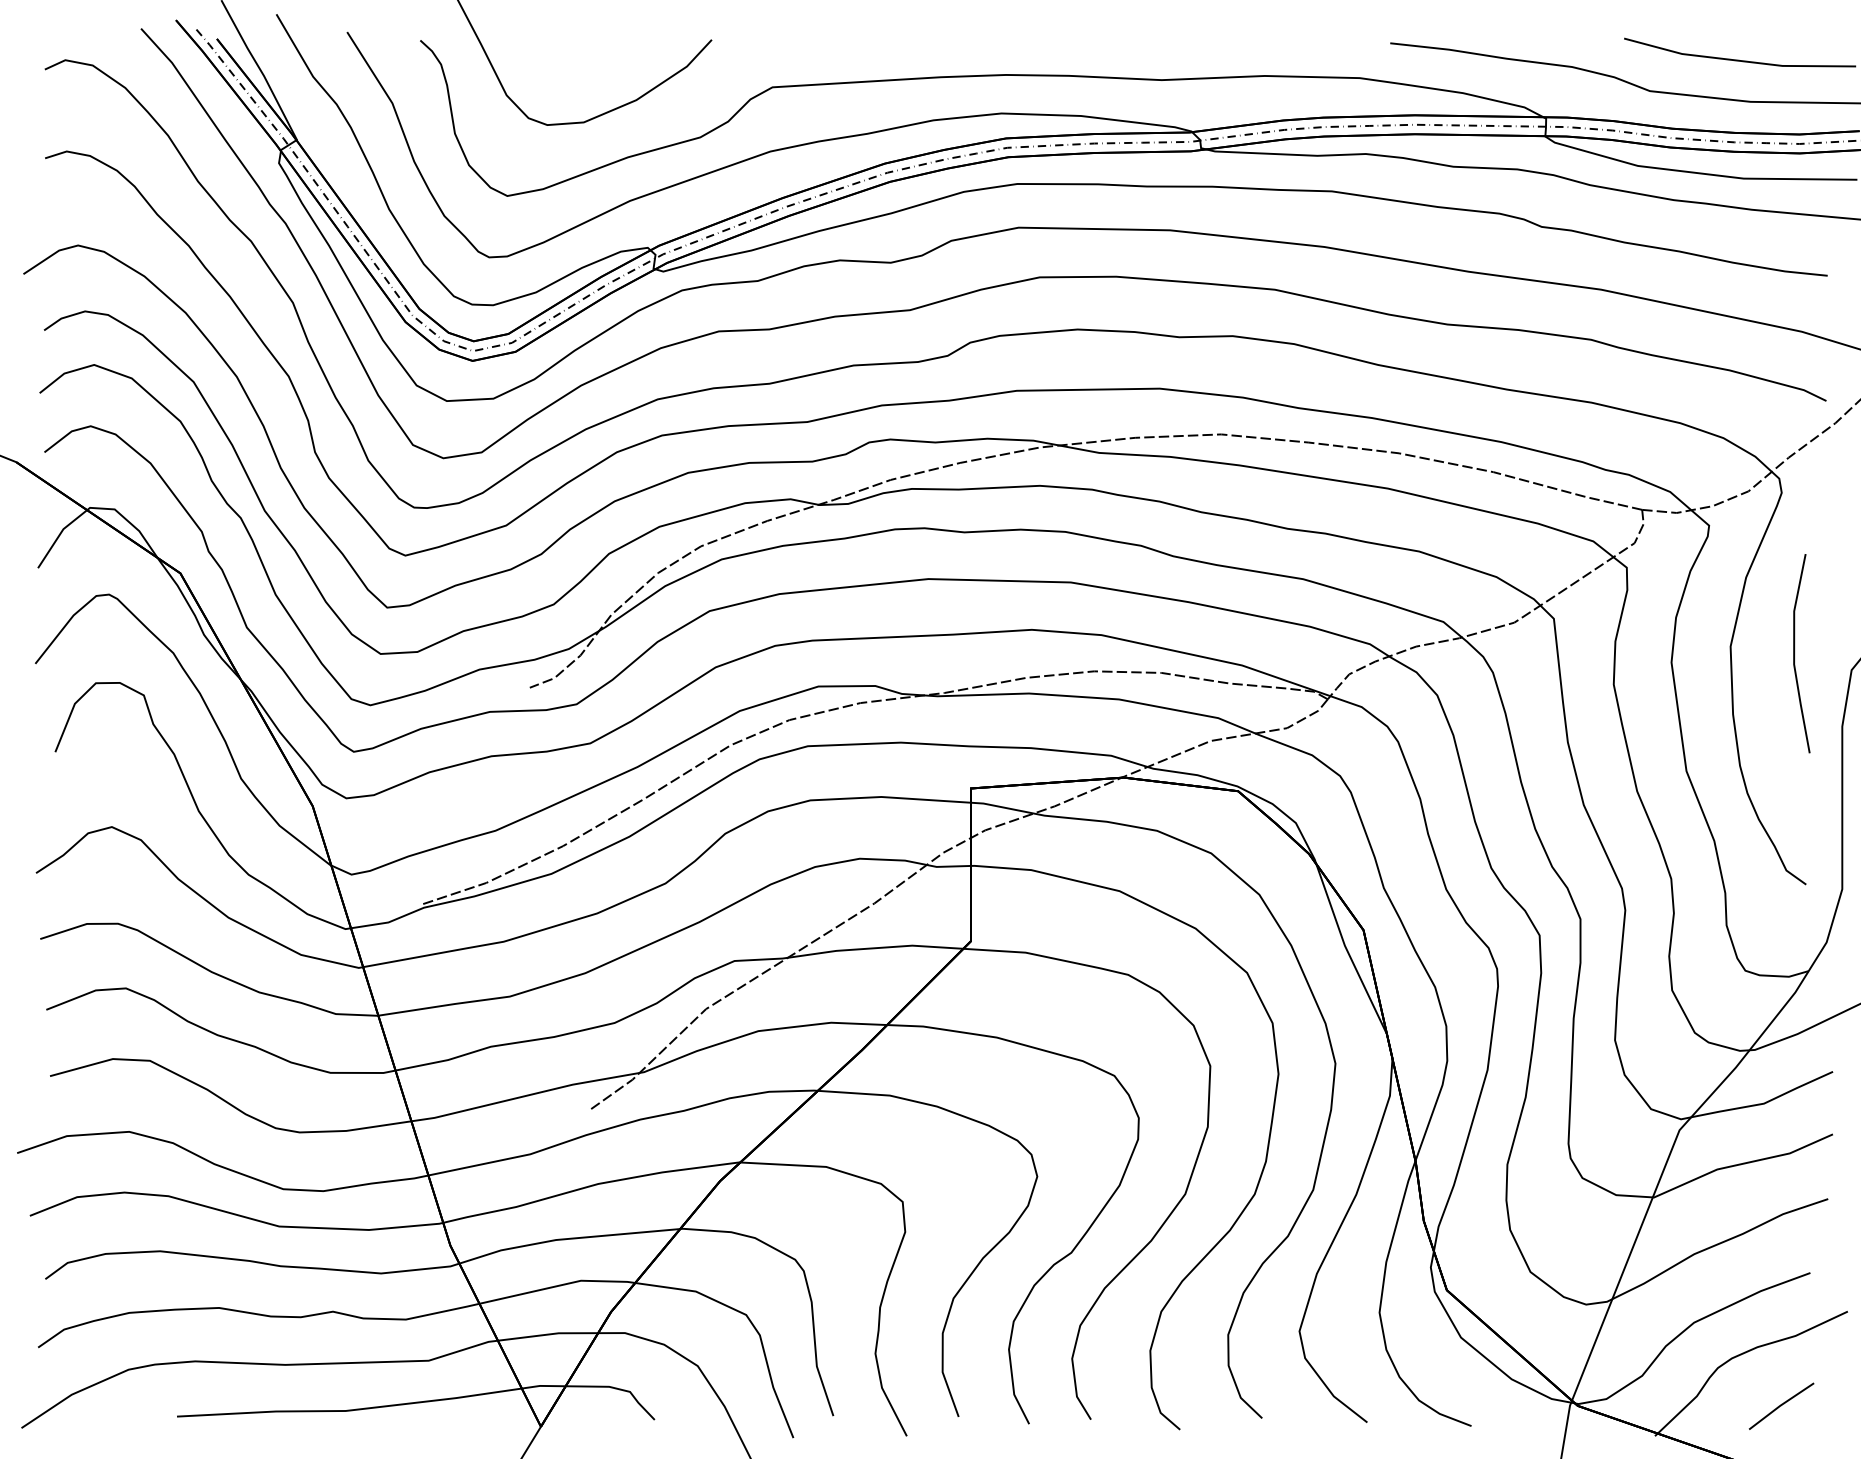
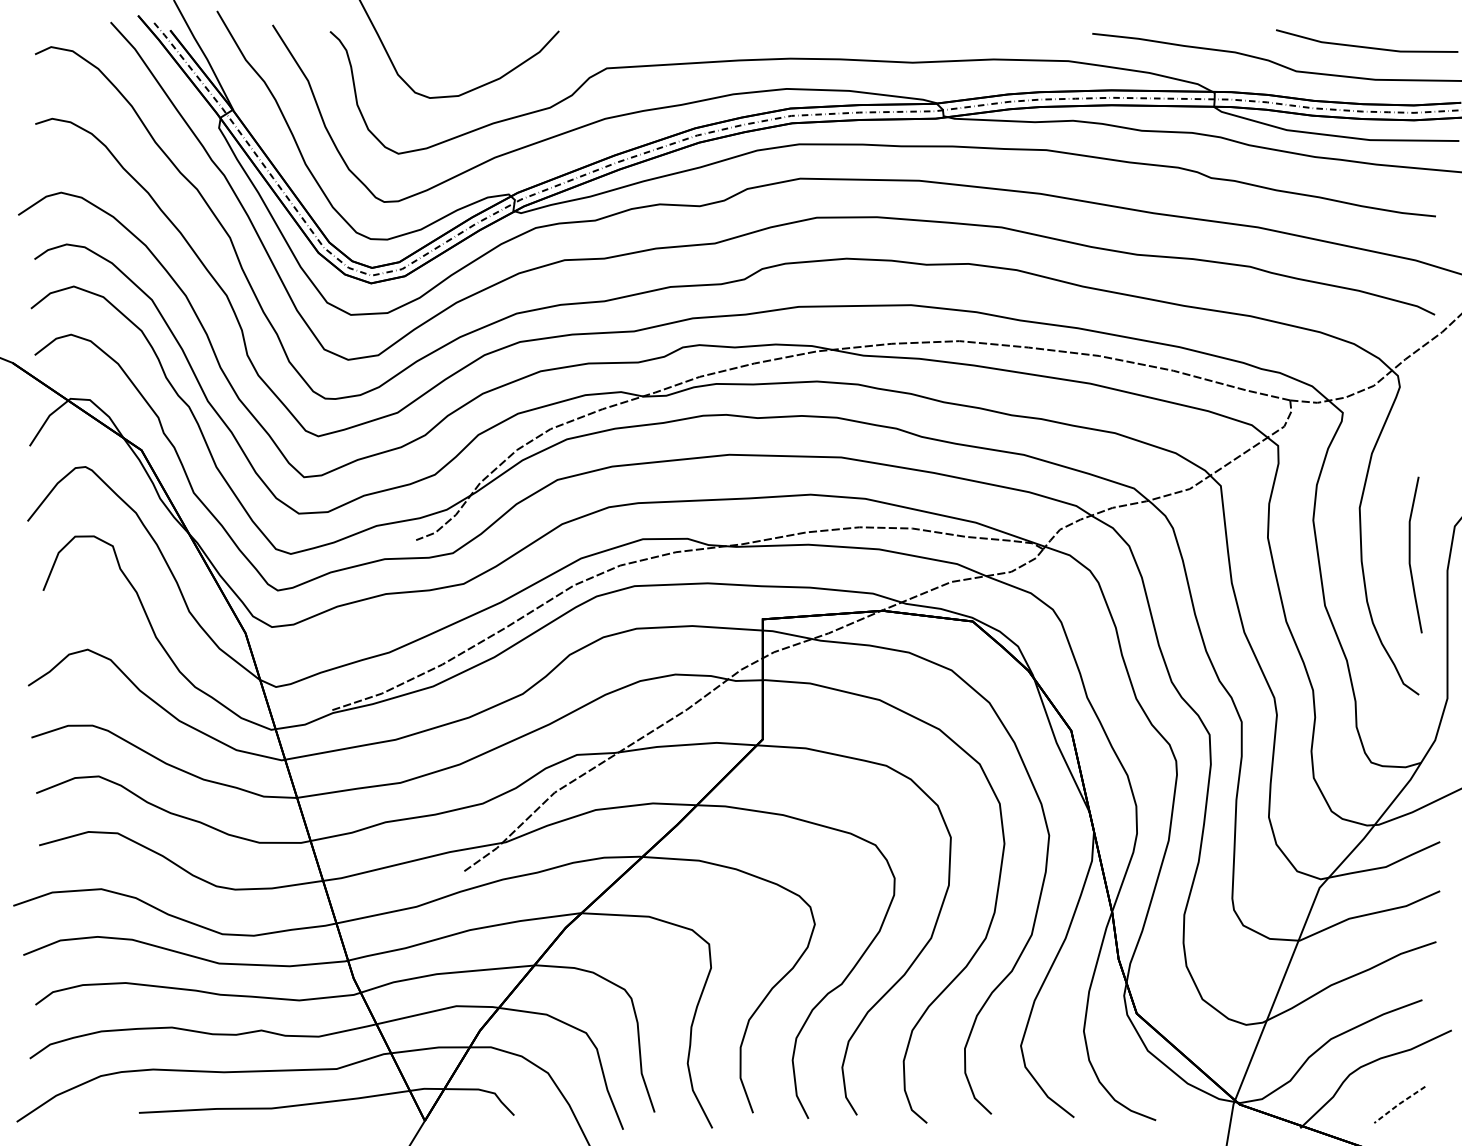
line: (1795, 651) -> (1410, 553), moved
line: (1780, 1405) -> (1398, 1104), solid -> dashed

